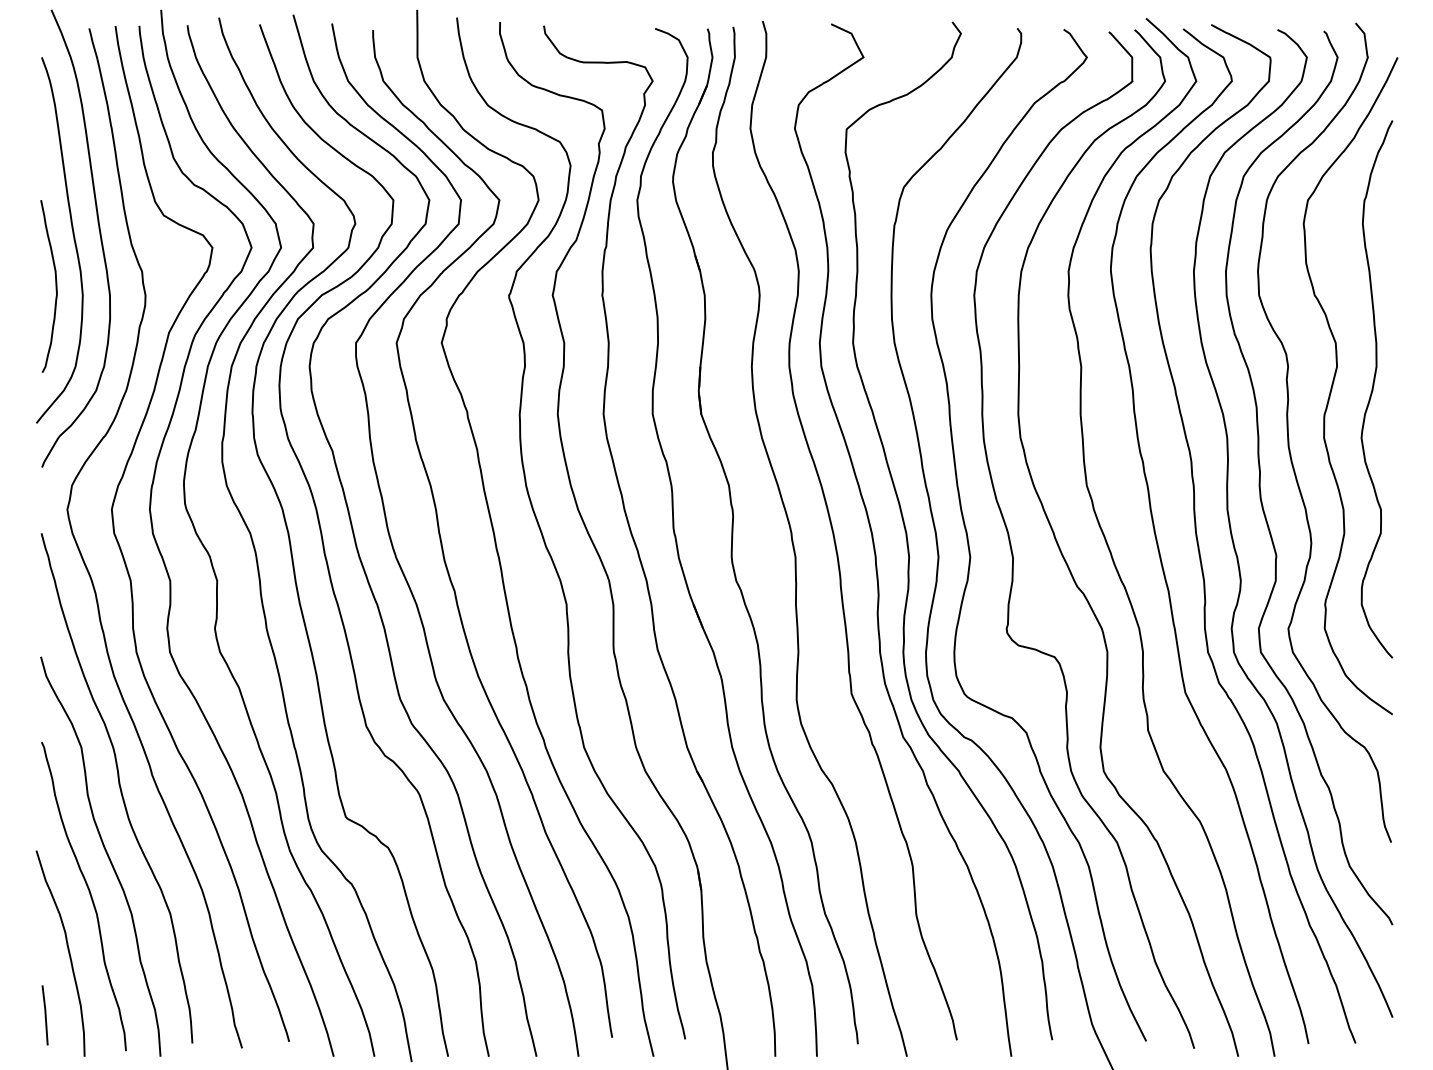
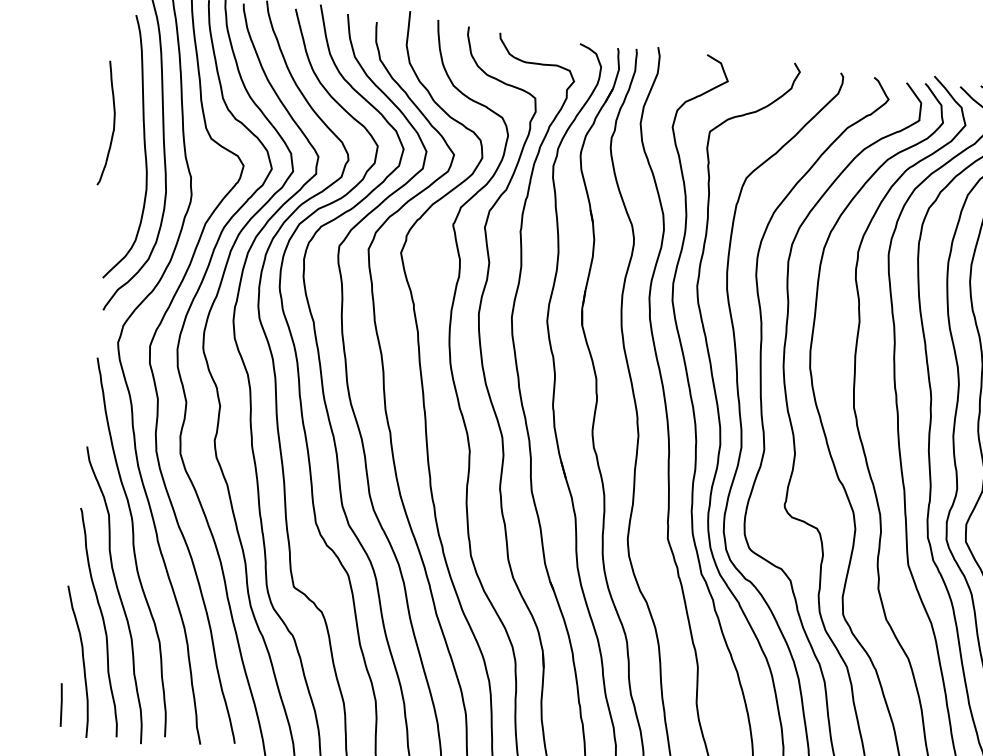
curve: (55, 286) -> (113, 124), moved

